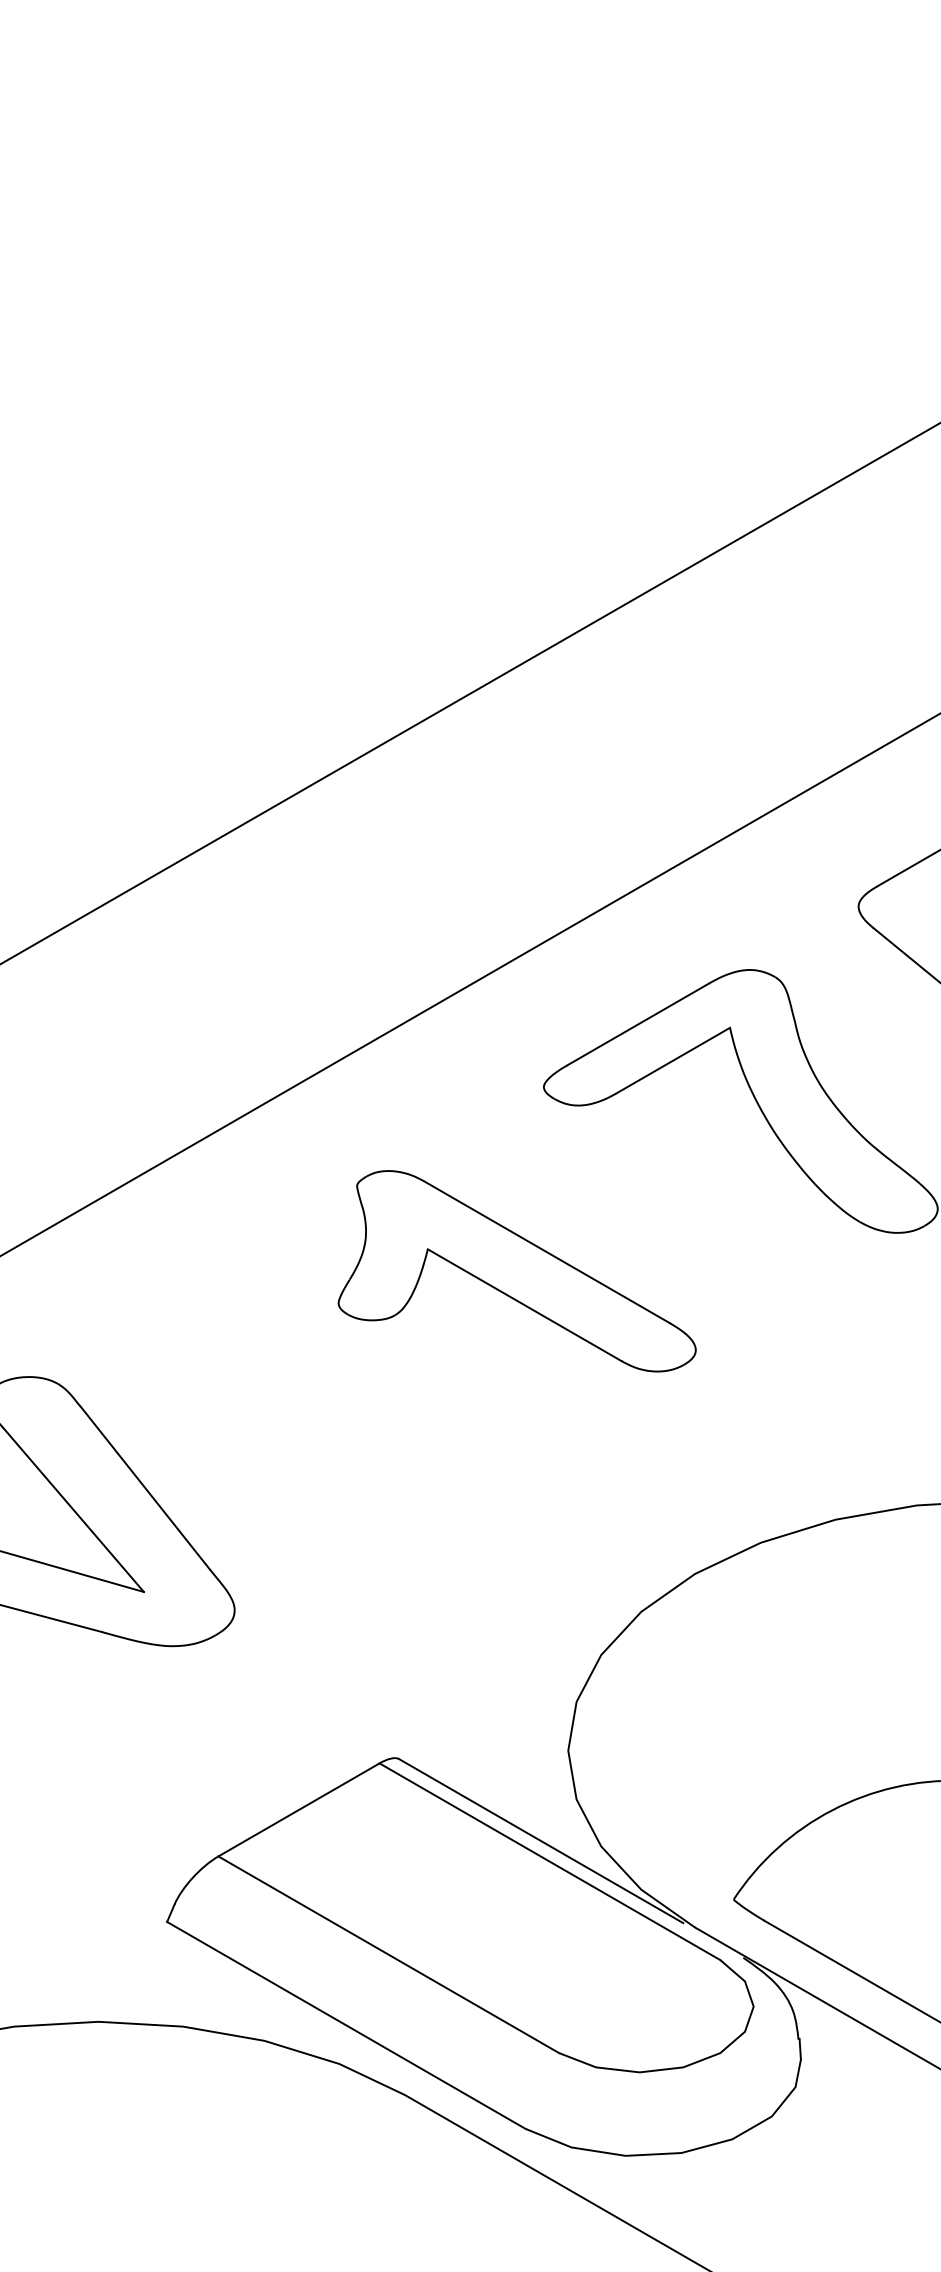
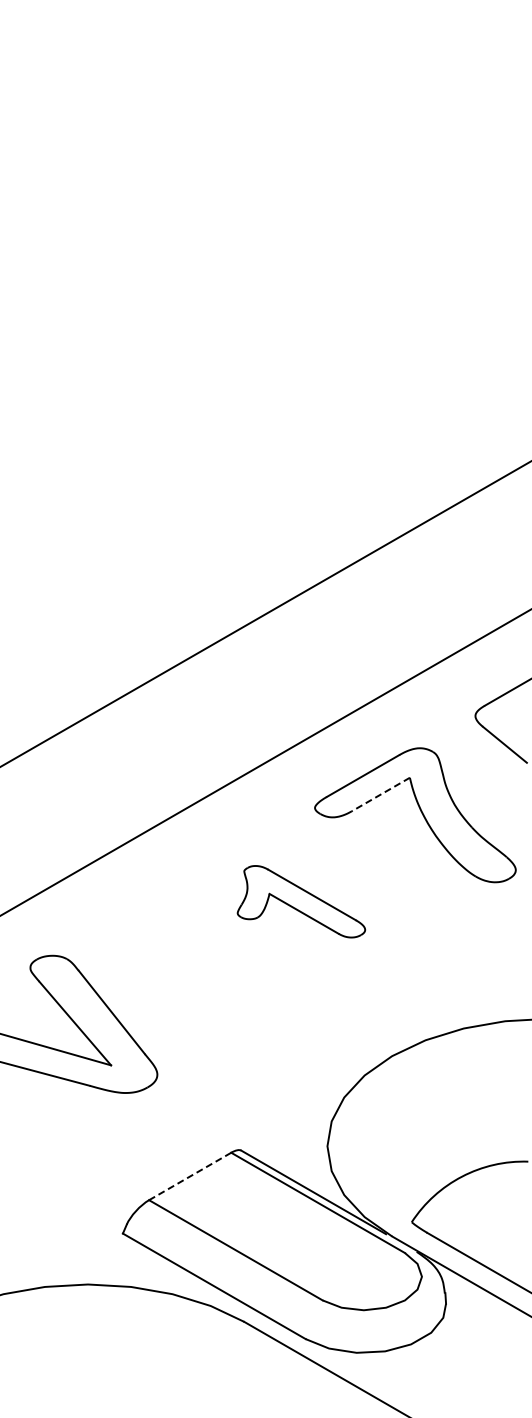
line: (672, 1060) -> (380, 794), solid -> dashed
part: (517, 1270) -> (301, 901), size x0.7
line: (297, 1809) -> (189, 1176), solid -> dashed

